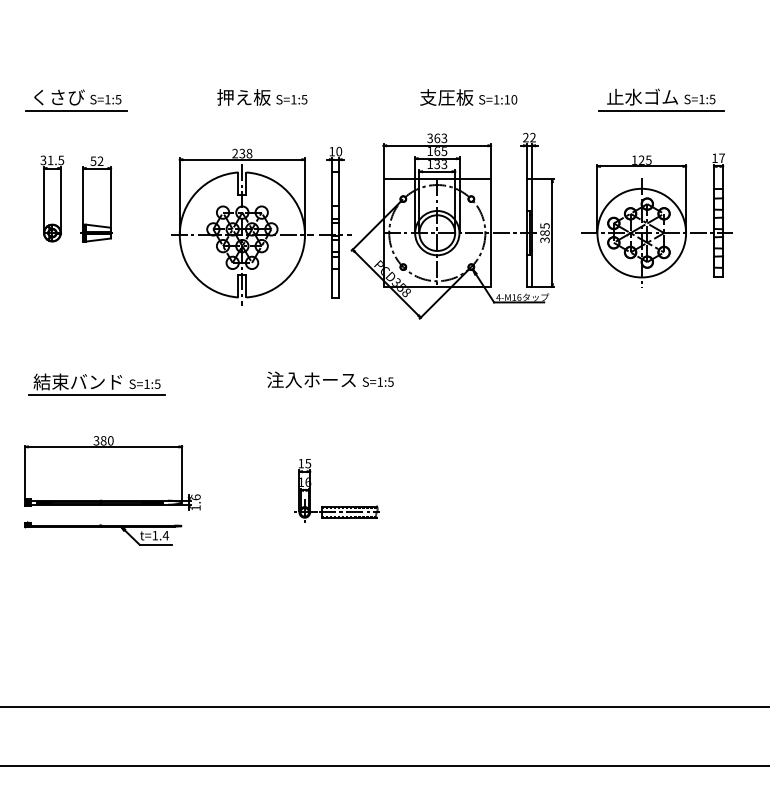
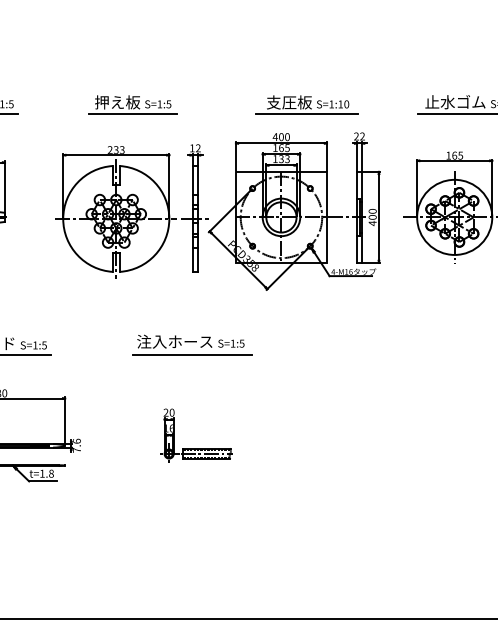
line: (262, 110) -> (133, 113), added
line: (467, 110) -> (307, 113), added
text: (437, 138) -> (281, 137), 363 -> 400
text: (339, 151) -> (198, 148), 10 -> 12
text: (249, 153) -> (122, 149), 238 -> 233
text: (641, 159) -> (454, 155), 125 -> 165
text: (544, 233) -> (372, 217), 385 -> 400
line: (332, 395) -> (192, 354), added
text: (304, 463) -> (168, 412), 15 -> 20
text: (195, 507) -> (76, 449), 1.6 -> 7.6
text: (165, 535) -> (51, 473), t=1.4 -> t=1.8

